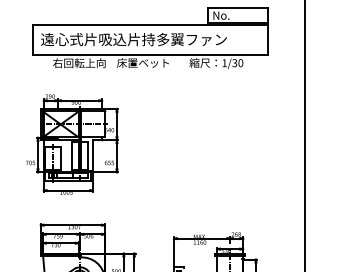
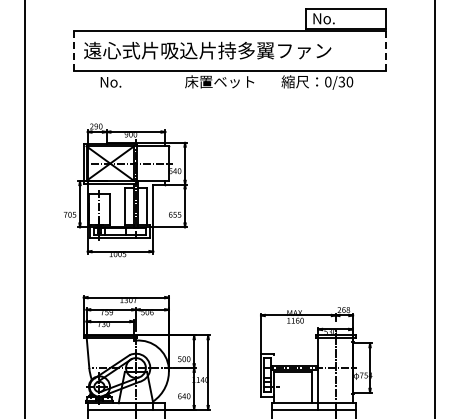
line: (33, 39) -> (73, 50), solid -> dashed
line: (268, 39) -> (386, 50), solid -> dashed
text: (78, 62) -> (134, 81), 右回転上向 -> No.
text: (224, 62) -> (328, 81), 1/30 -> 0/30

